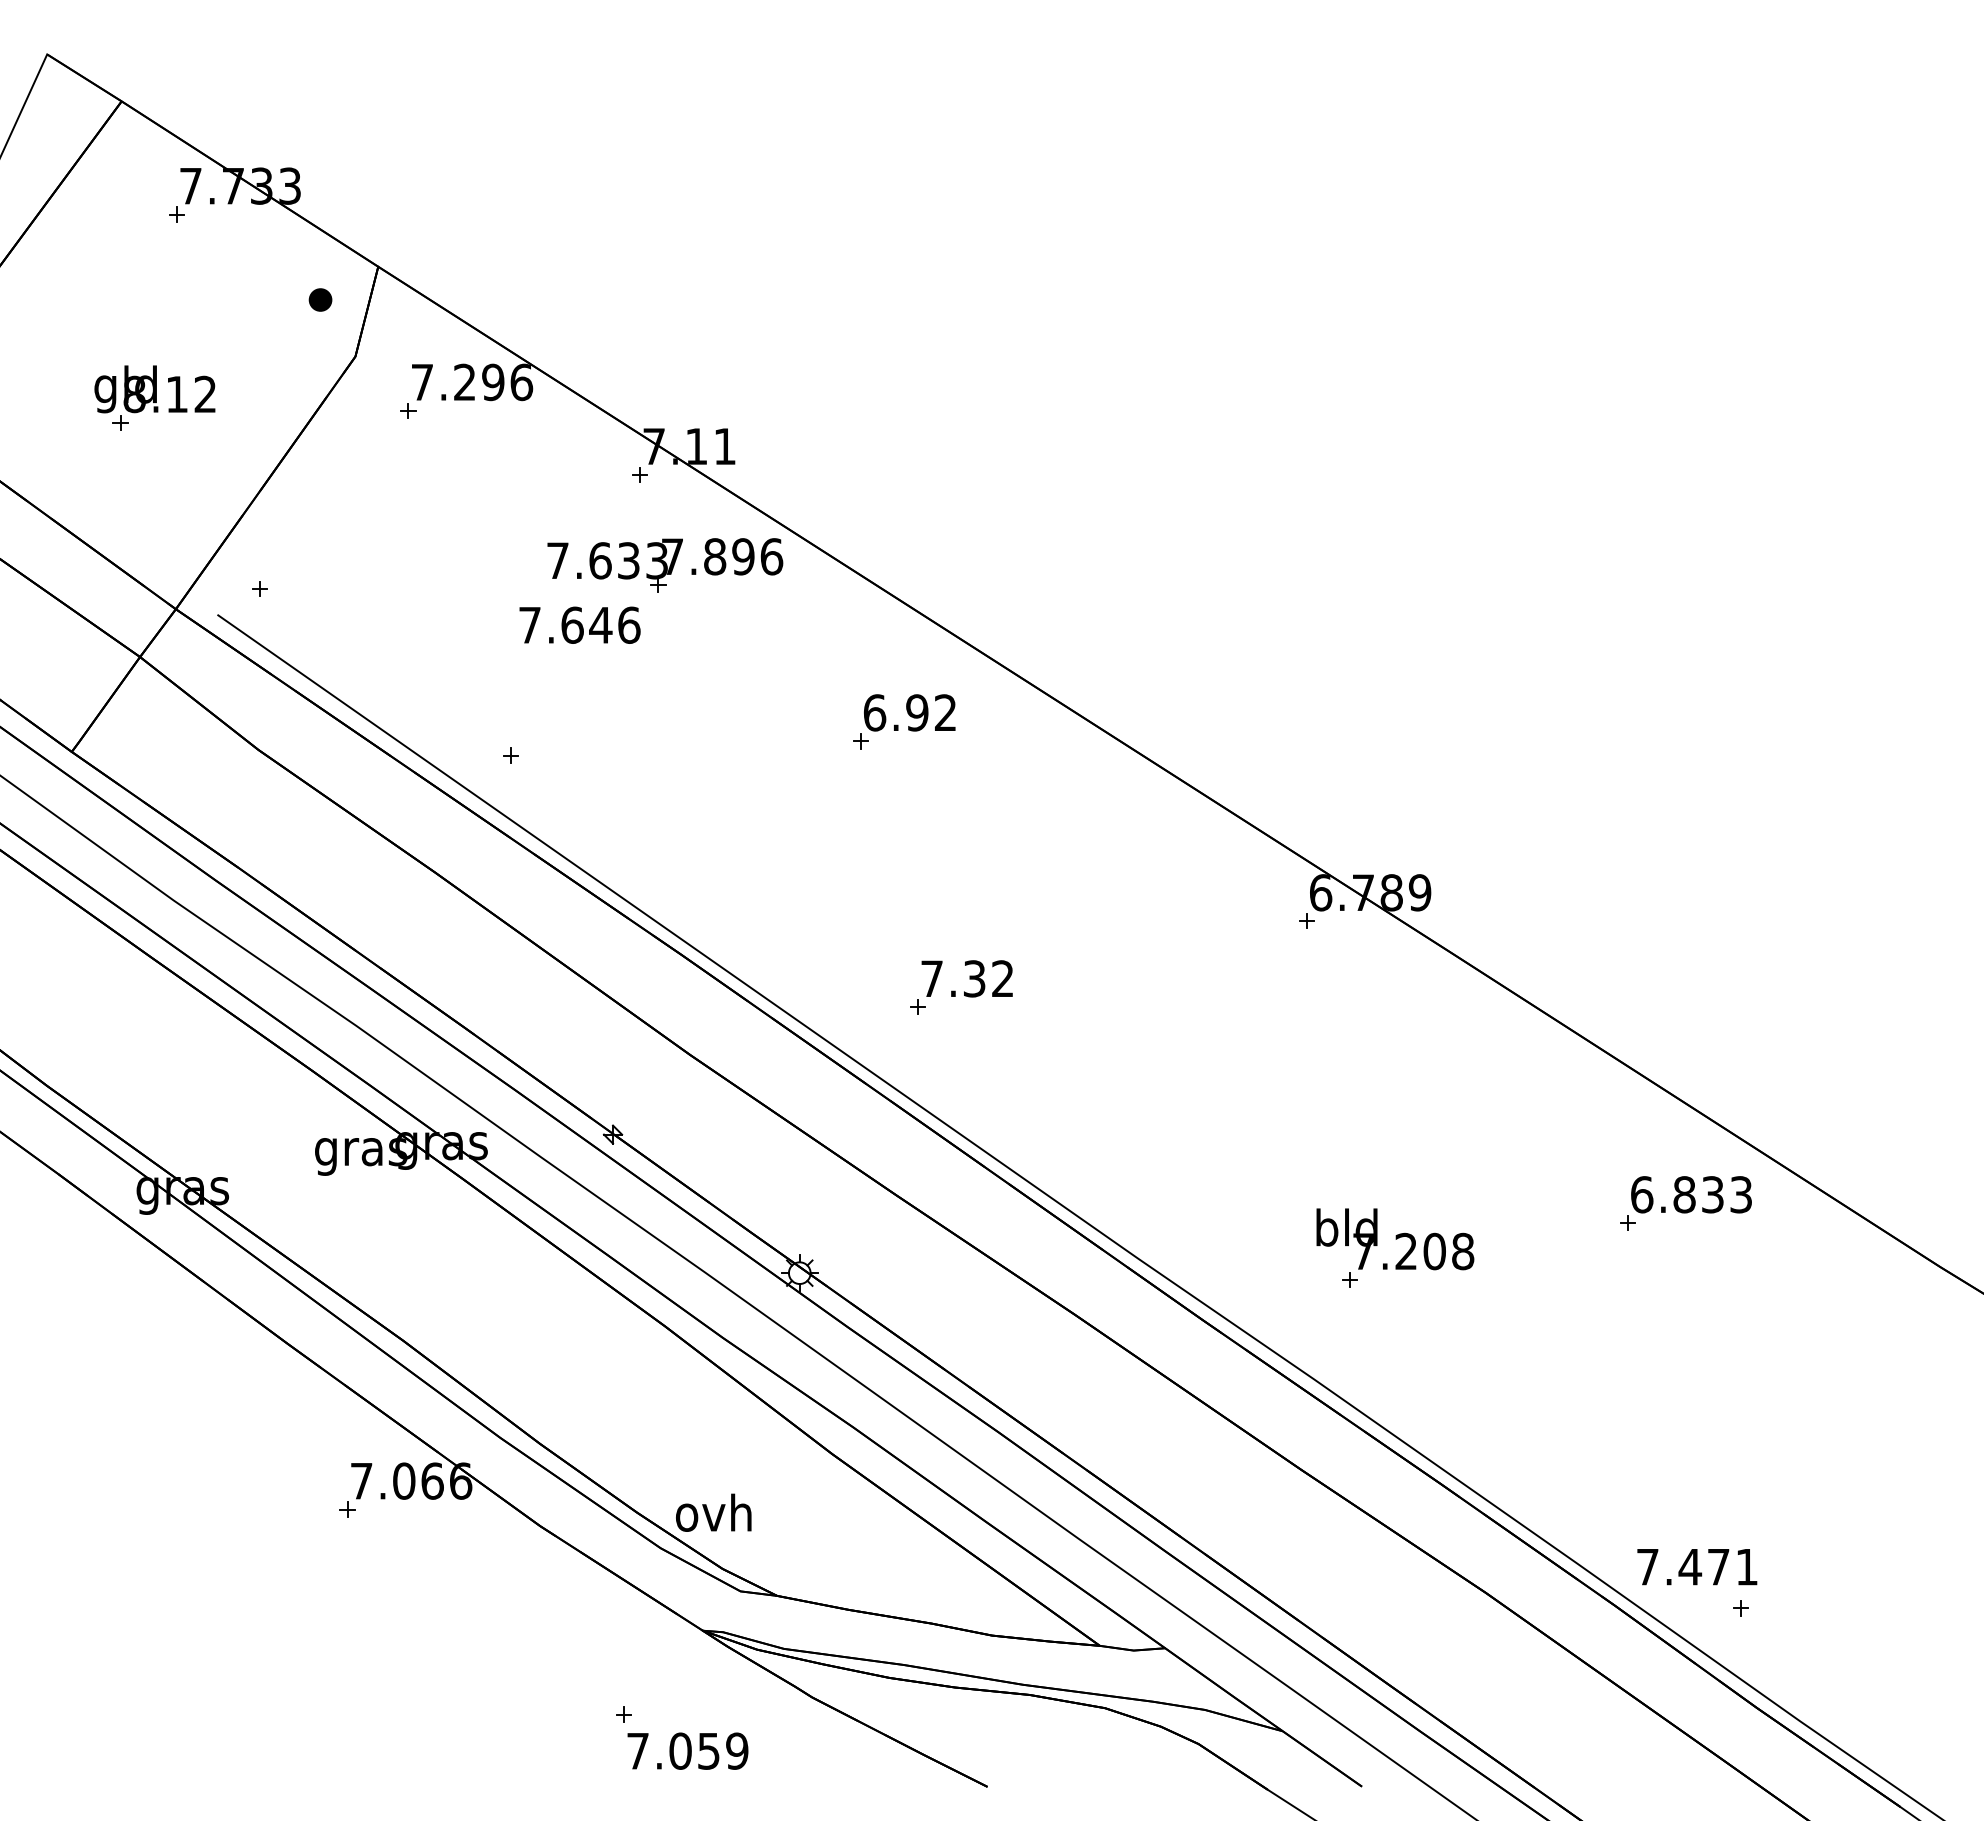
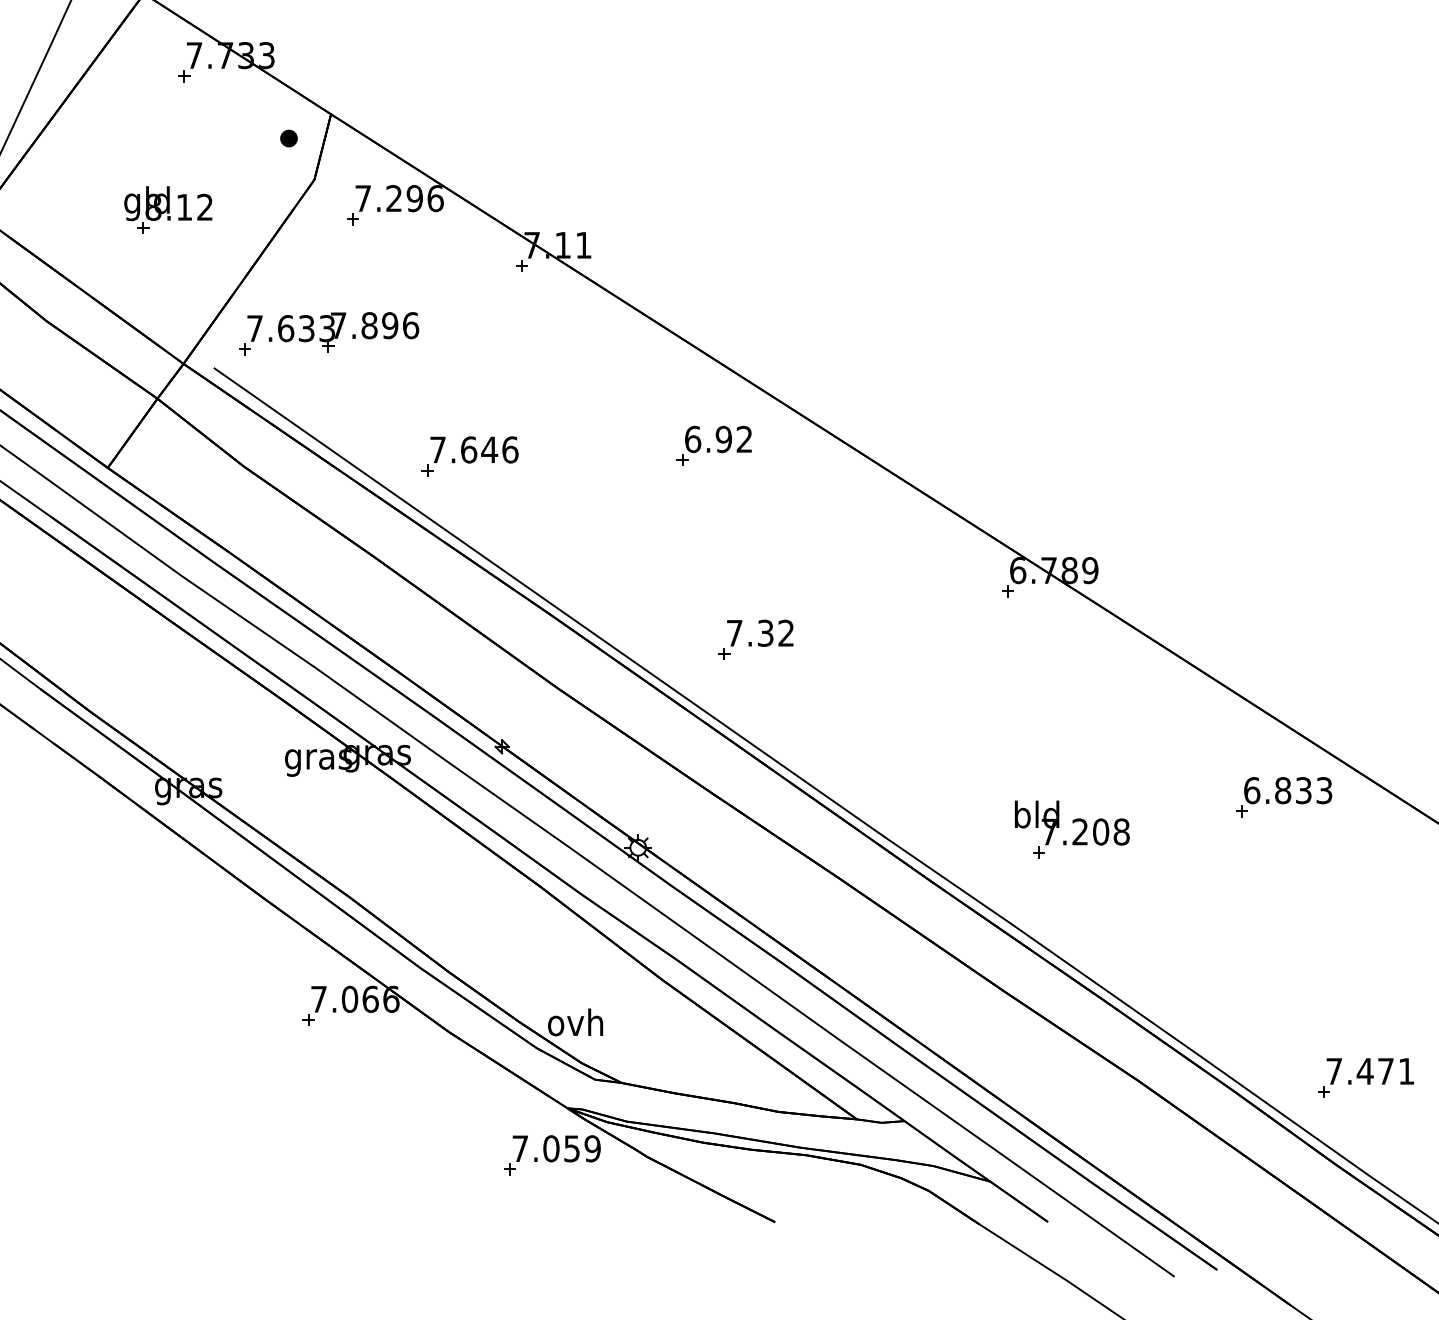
part: (665, 565) -> (333, 332), moved
text: (579, 624) -> (474, 449), moved
text: (1697, 1567) -> (1370, 1071), moved
text: (687, 1750) -> (556, 1148), moved

